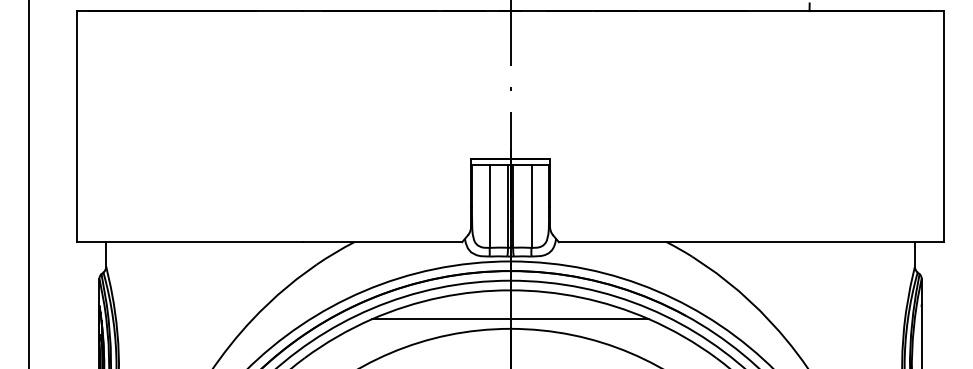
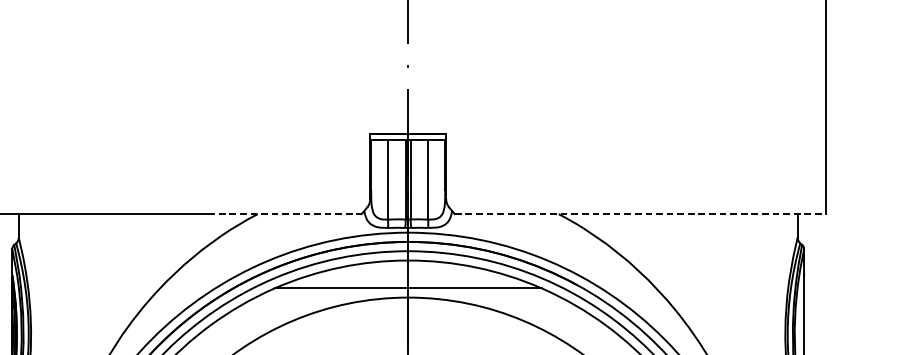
line: (382, 242) -> (284, 214), solid -> dashed
line: (751, 242) -> (640, 214), solid -> dashed

